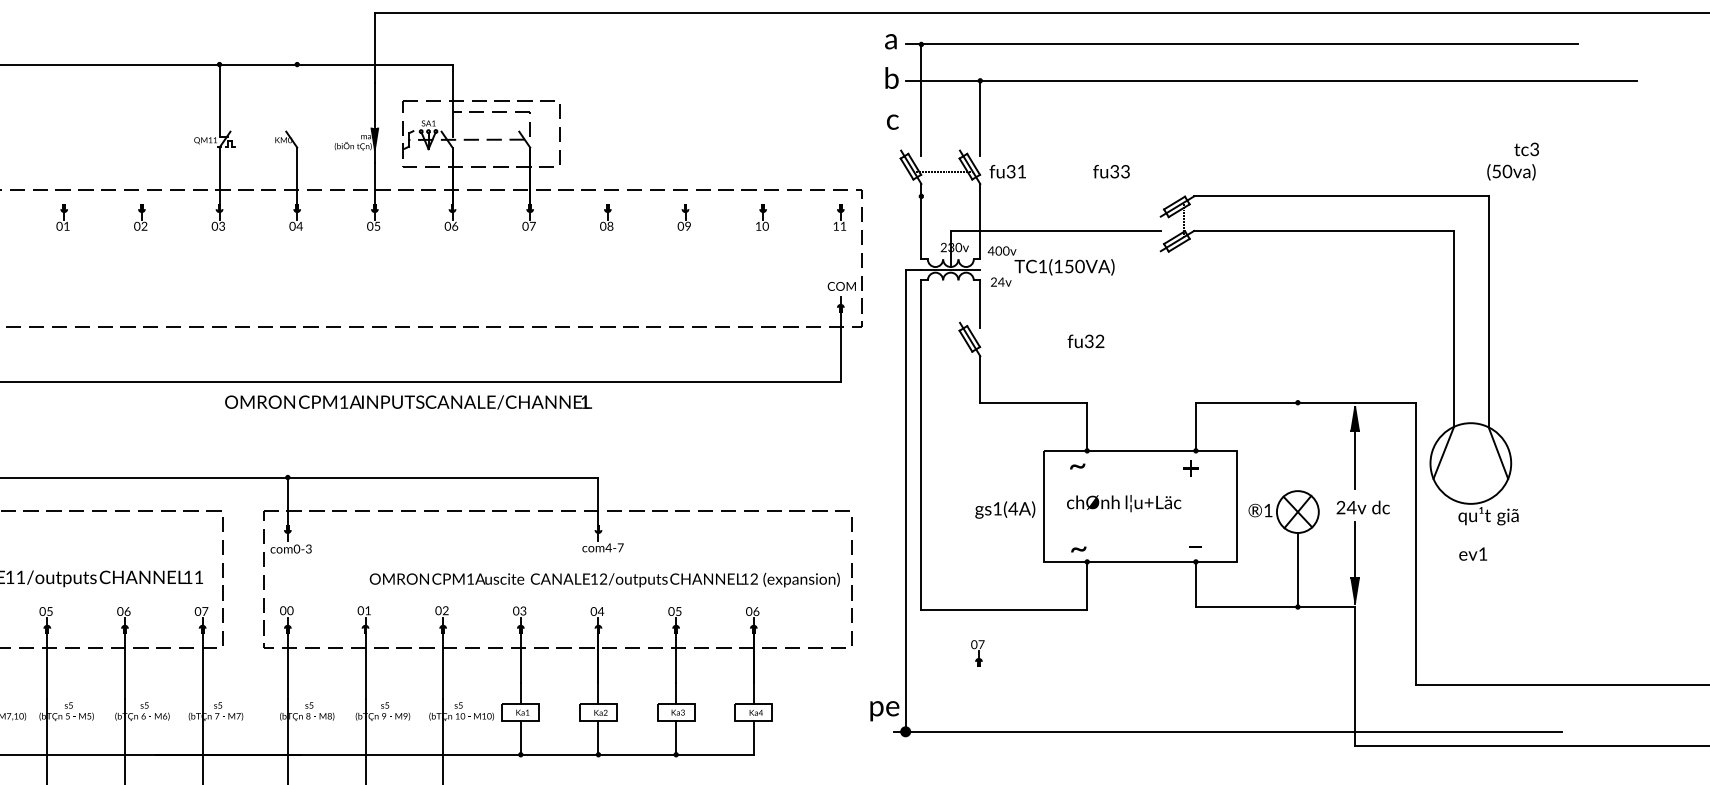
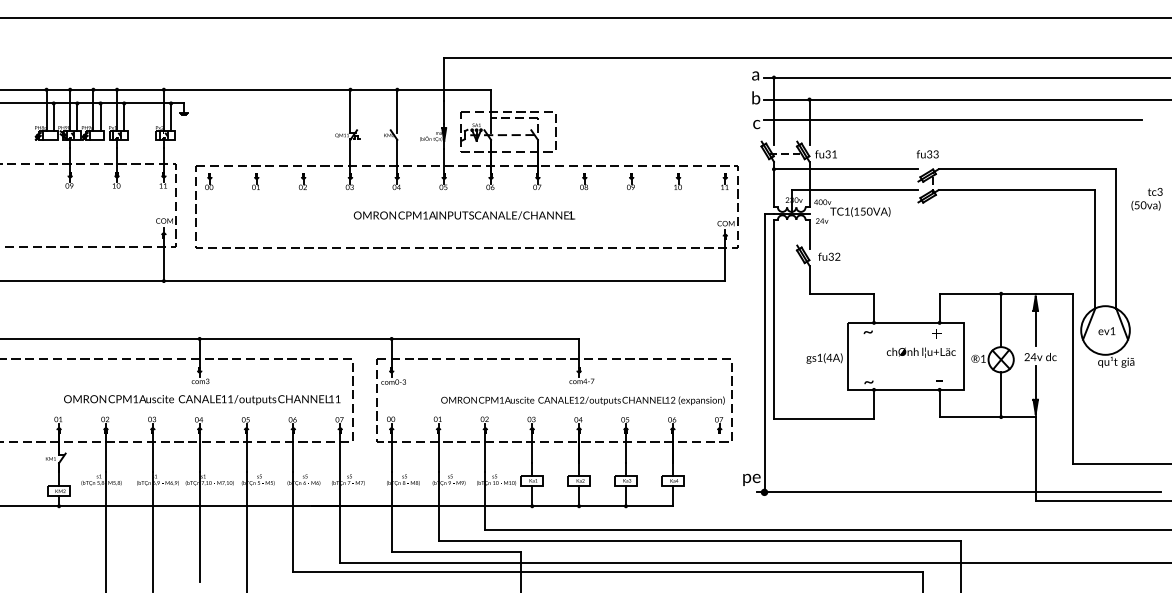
line: (297, 100) -> (397, 111), added
line: (1217, 113) -> (952, 119), added
text: (1512, 161) -> (1146, 199), moved
text: (1111, 171) -> (927, 154), moved
line: (1039, 196) -> (845, 169), added
text: (1086, 340) -> (829, 256), moved
text: (408, 402) -> (464, 215), moved
line: (1298, 446) -> (1001, 320), added
text: (1122, 503) -> (920, 352), moved
text: (1472, 554) -> (1106, 331), moved
part: (978, 654) -> (719, 425), moved

